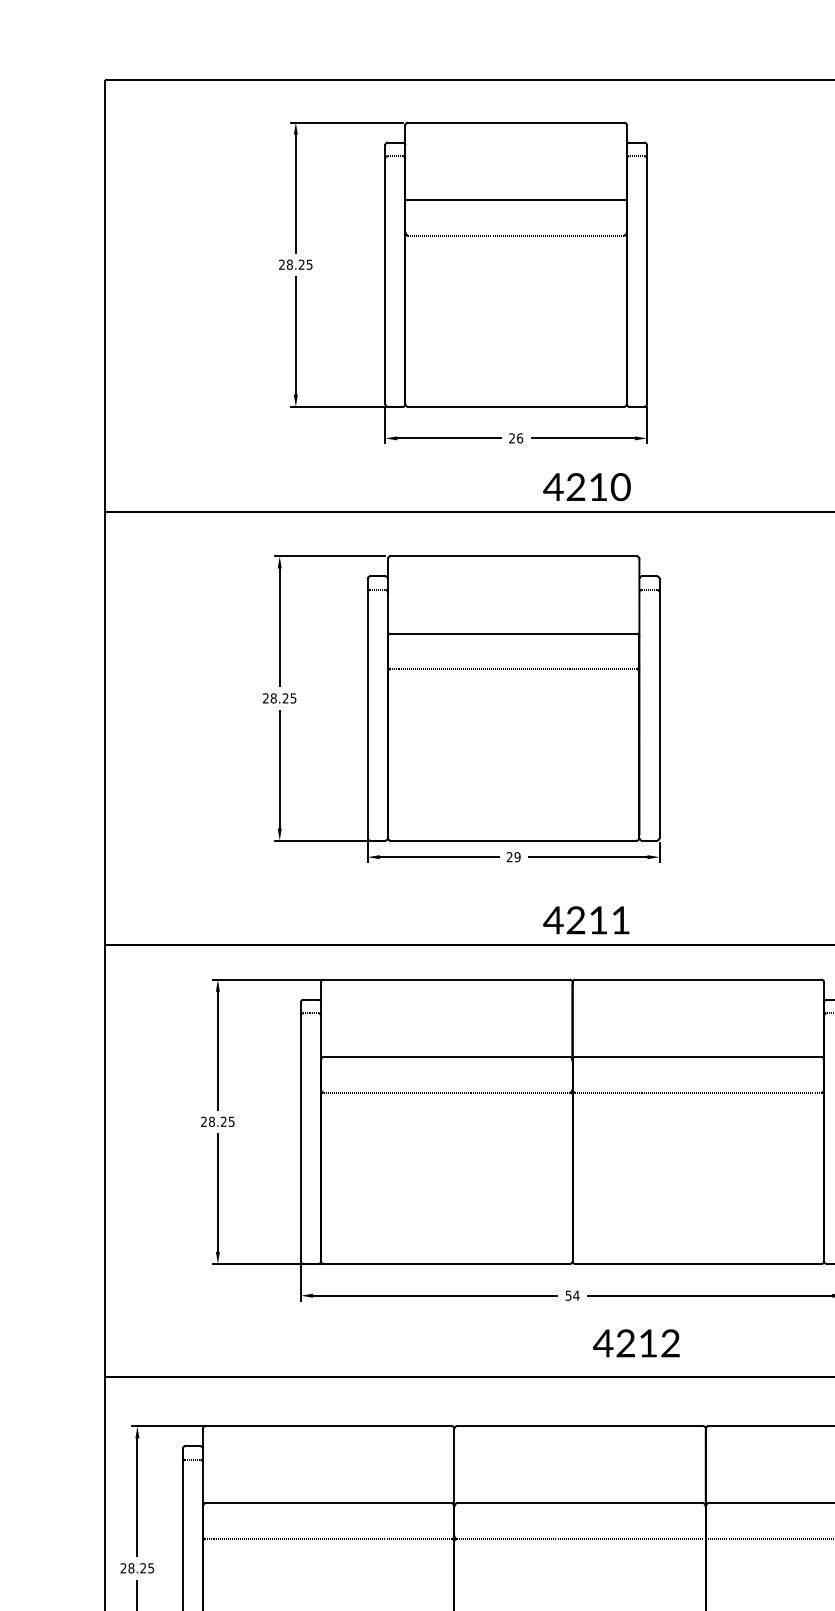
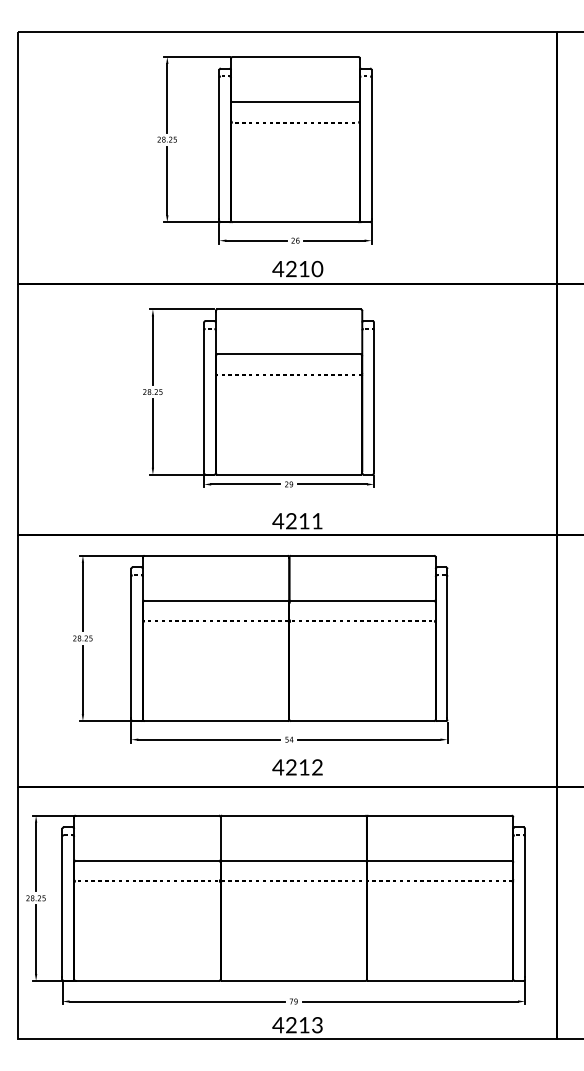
part: (462, 283) -> (264, 150), moved
part: (461, 707) -> (258, 397), moved
text: (636, 1343) -> (297, 767), moved

